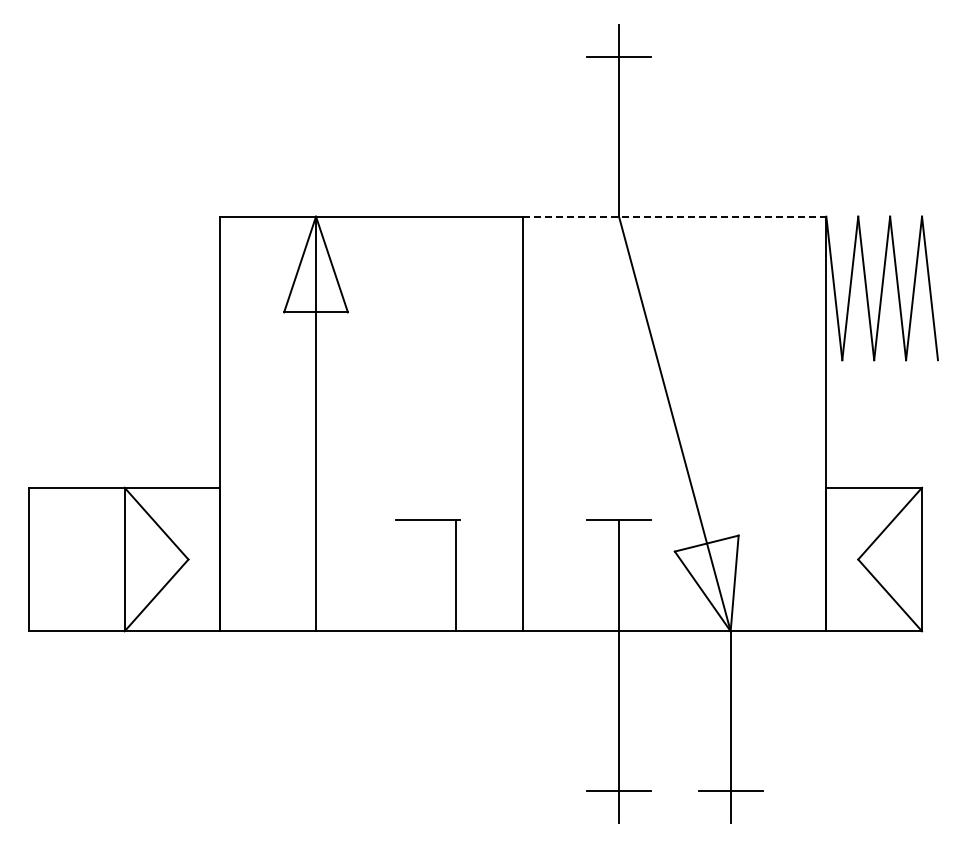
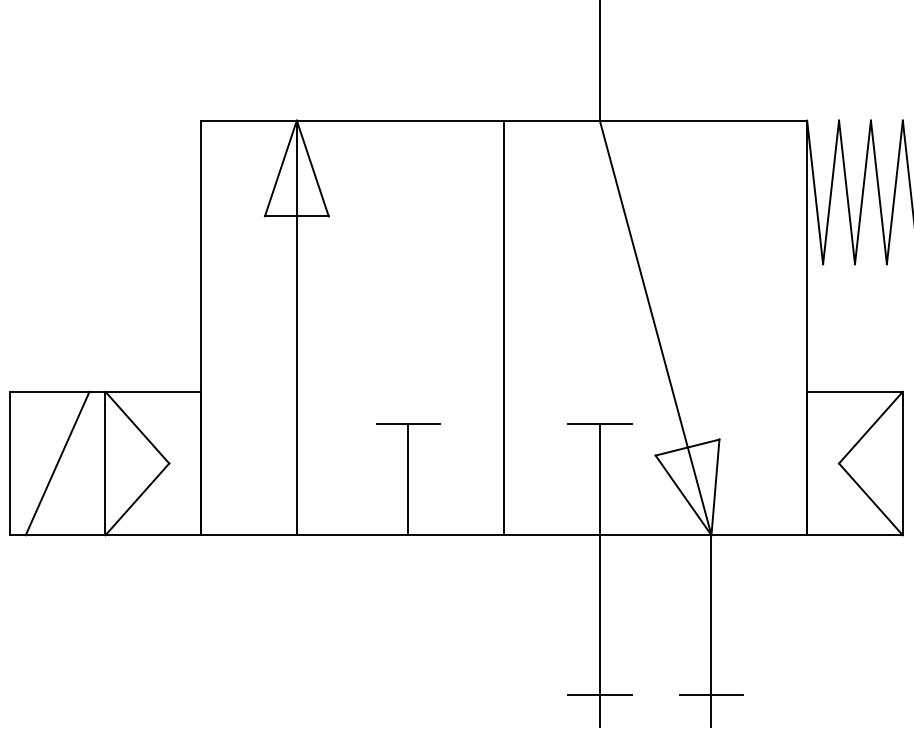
line: (674, 216) -> (655, 120), dashed -> solid
line: (76, 559) -> (57, 463), added
line: (455, 575) -> (408, 479), moved

